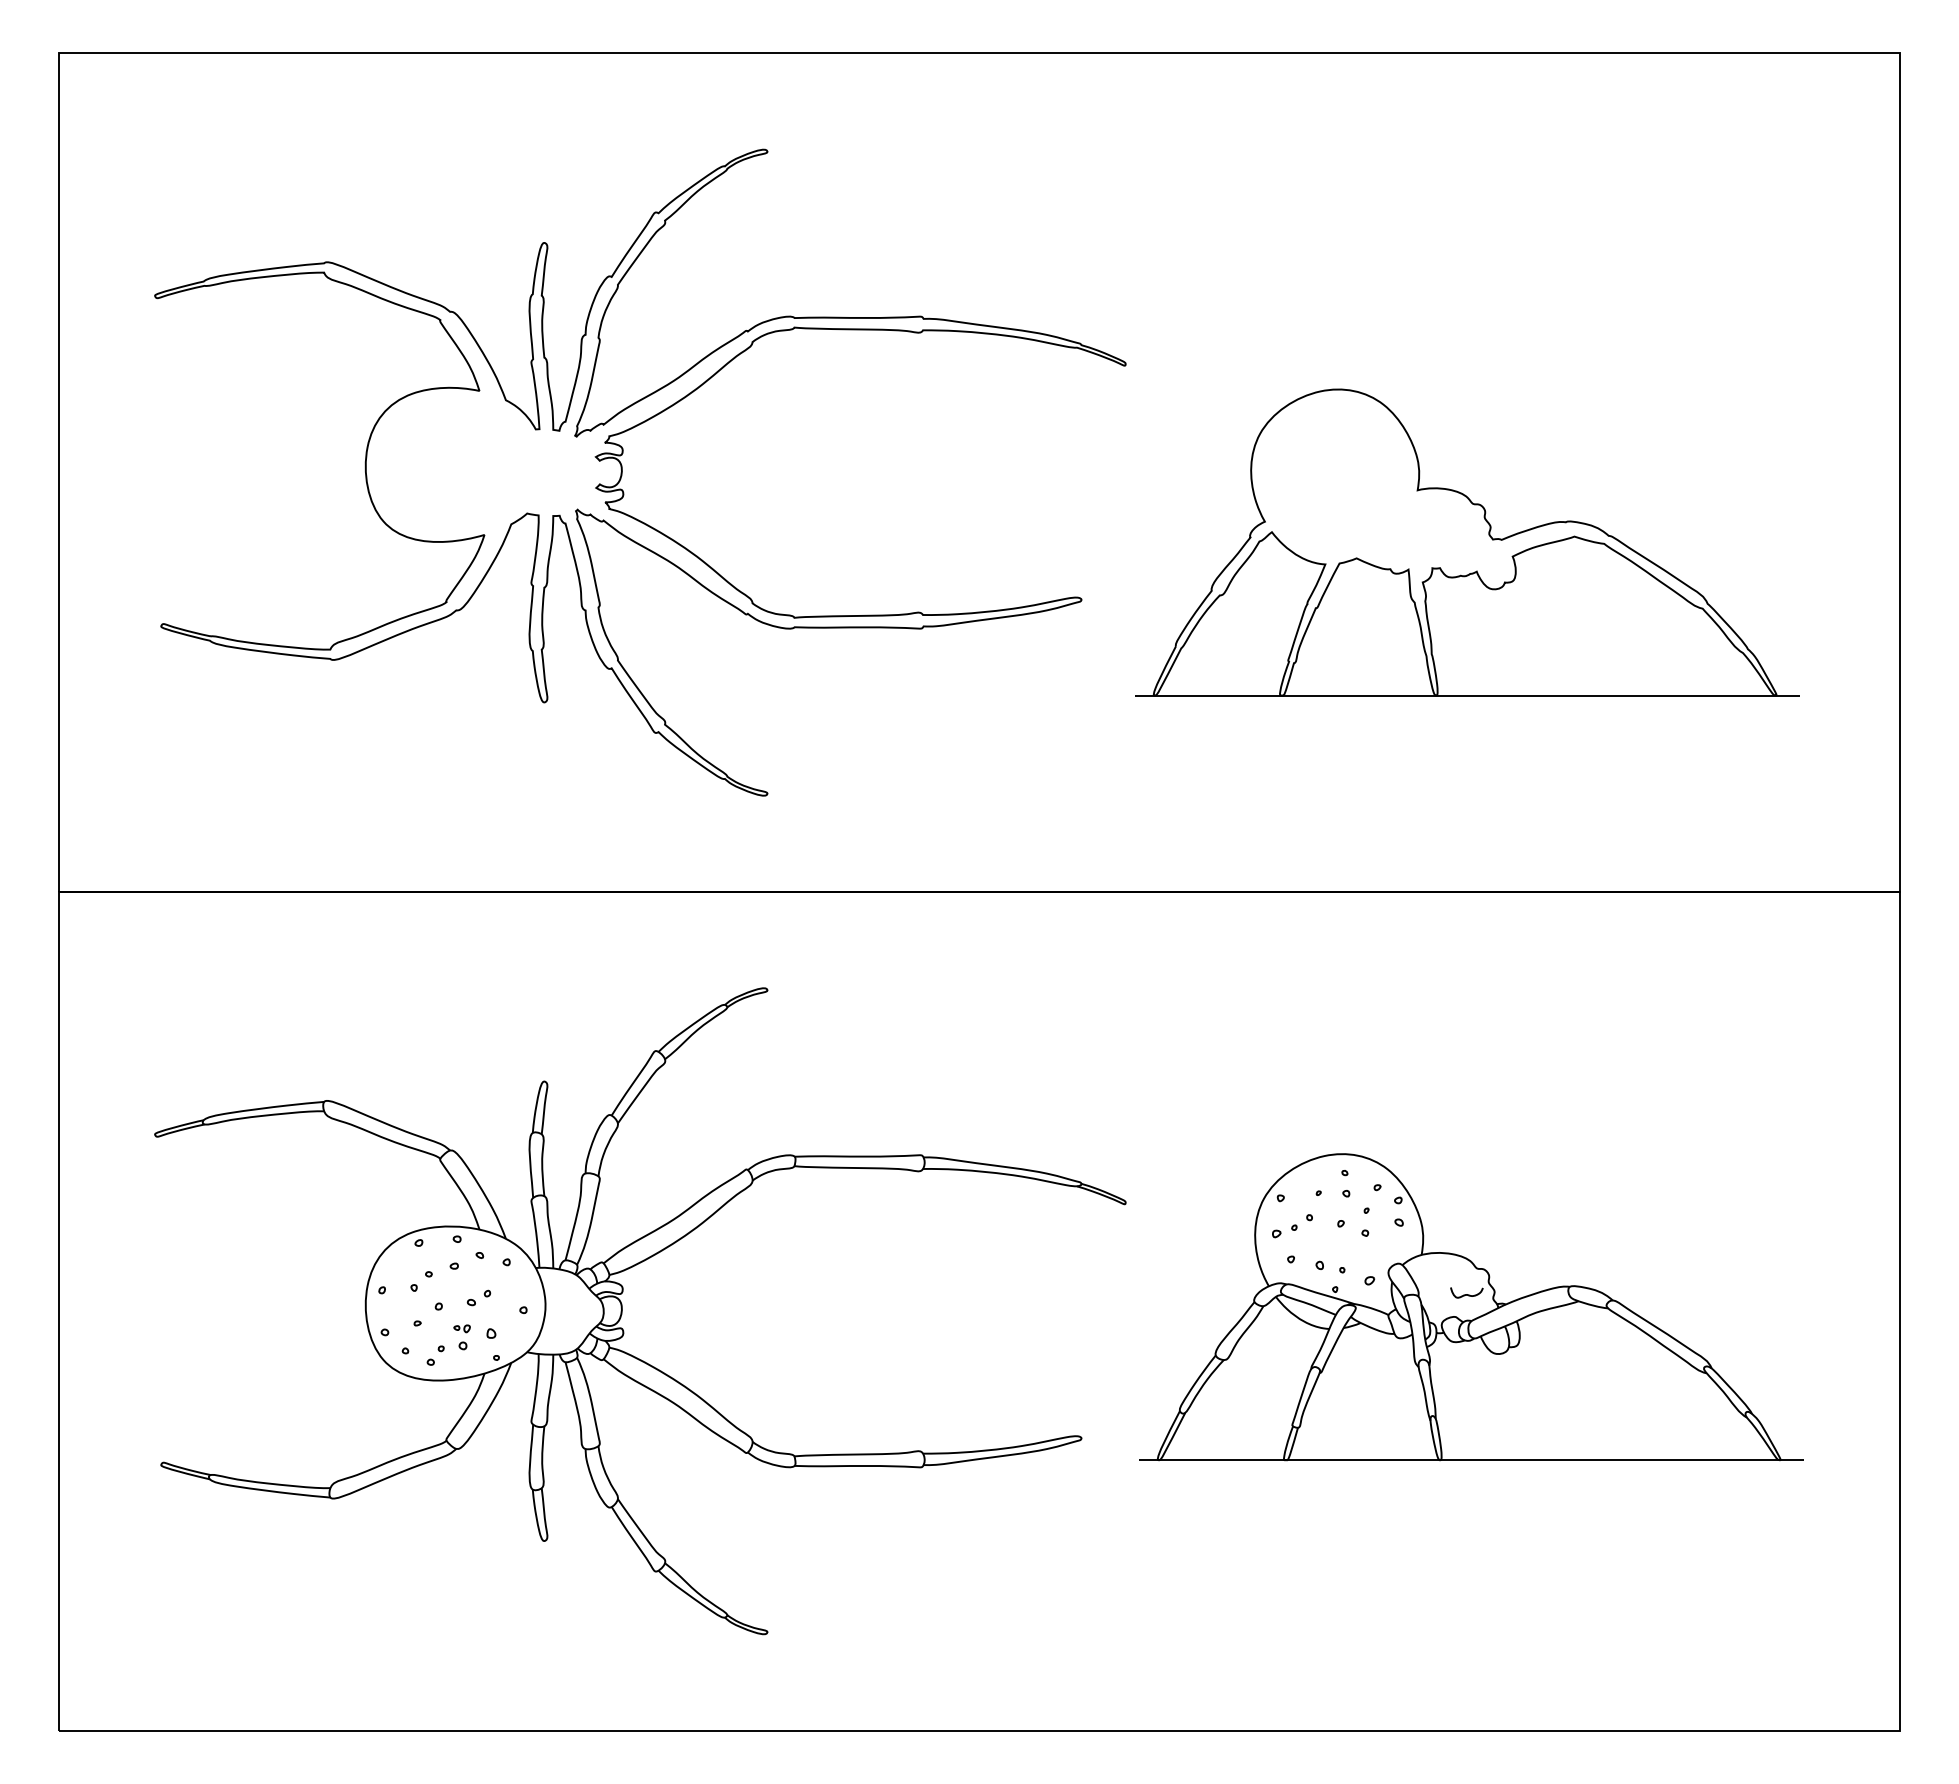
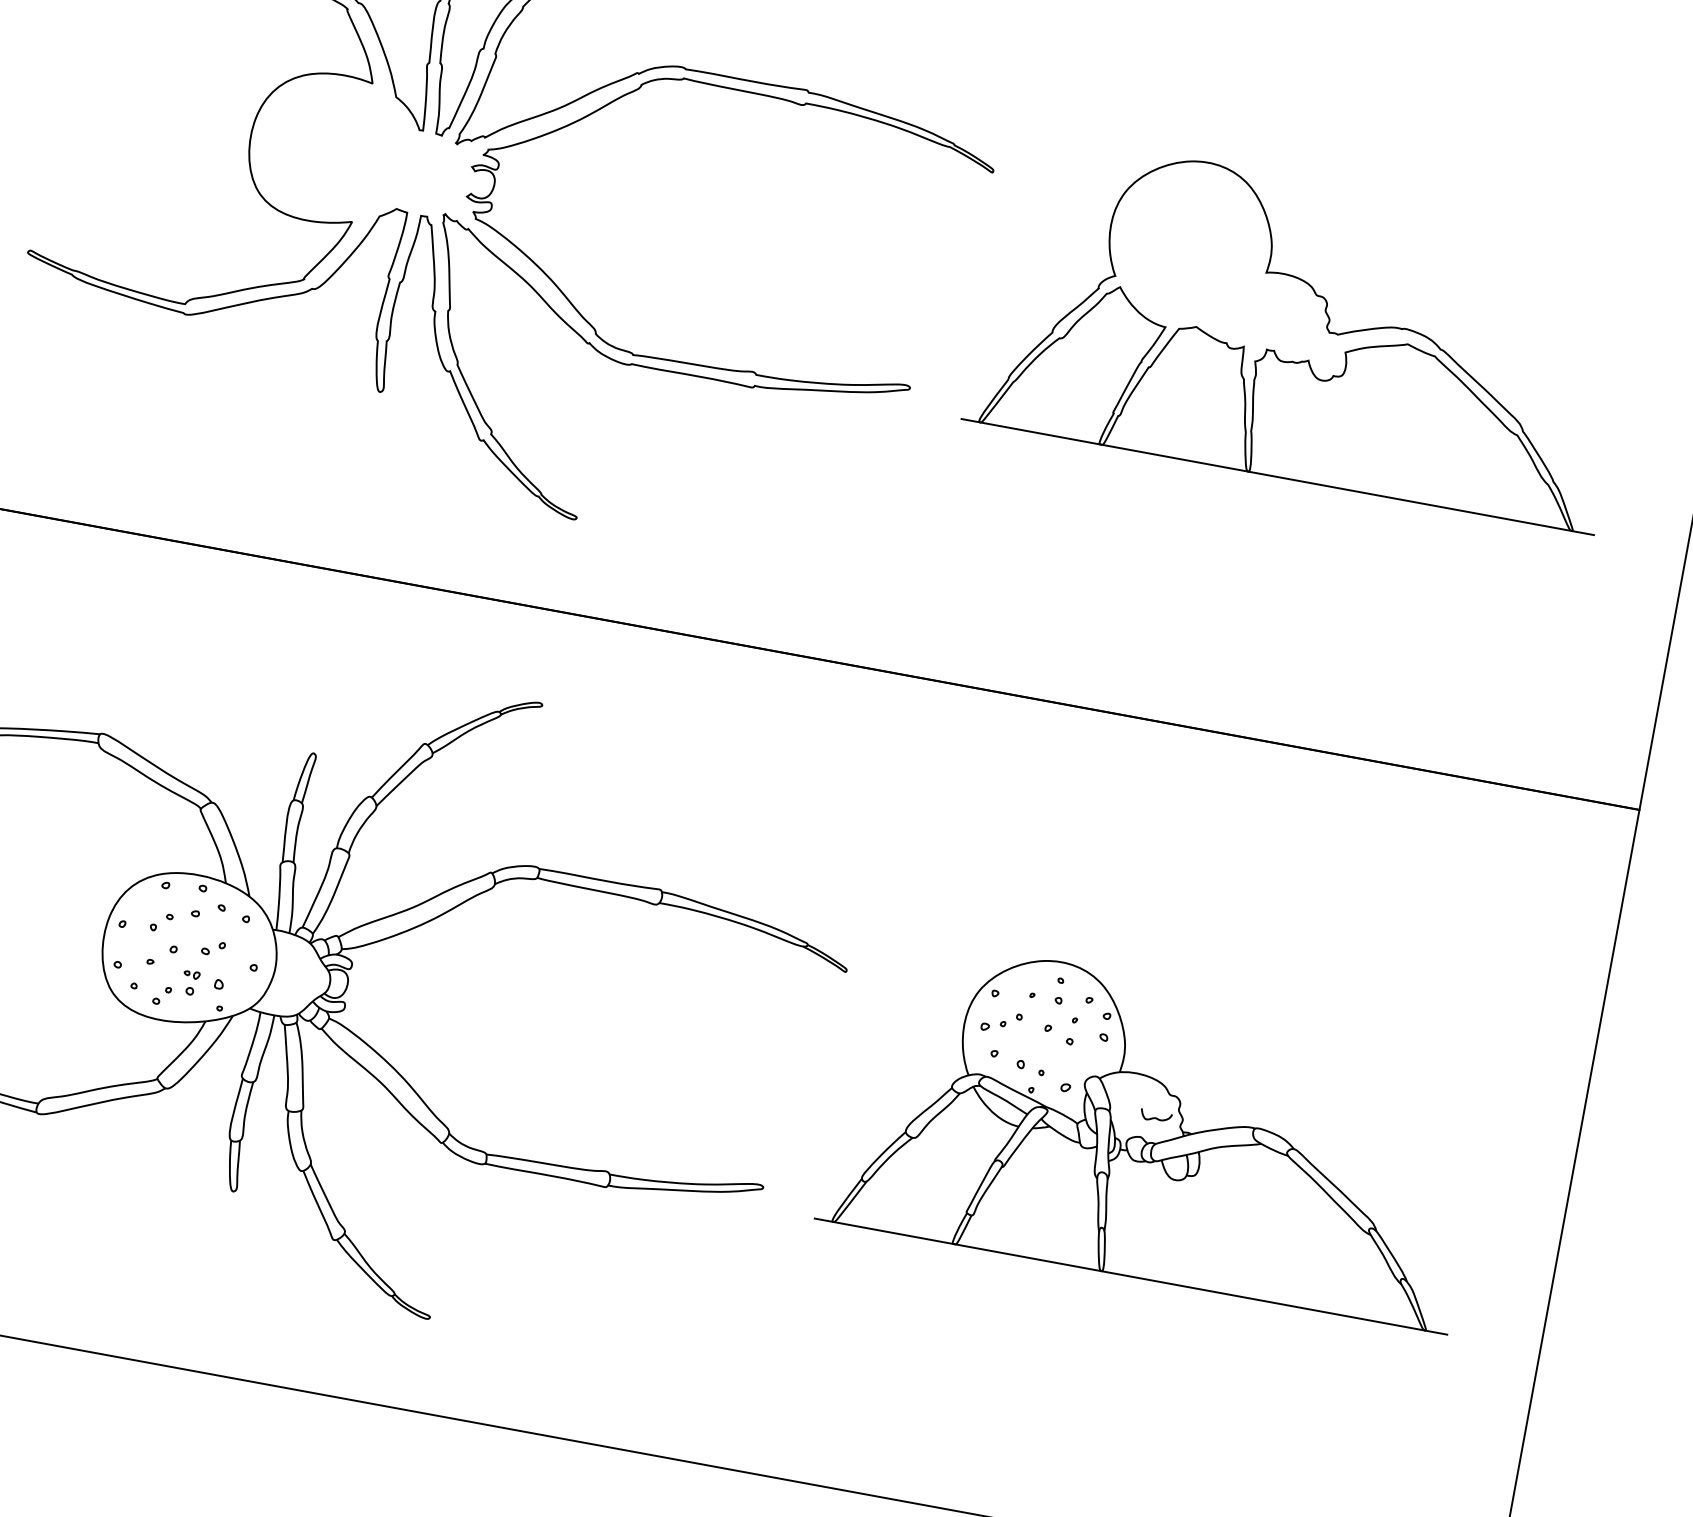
part: (1467, 542) -> (1304, 331), moved

